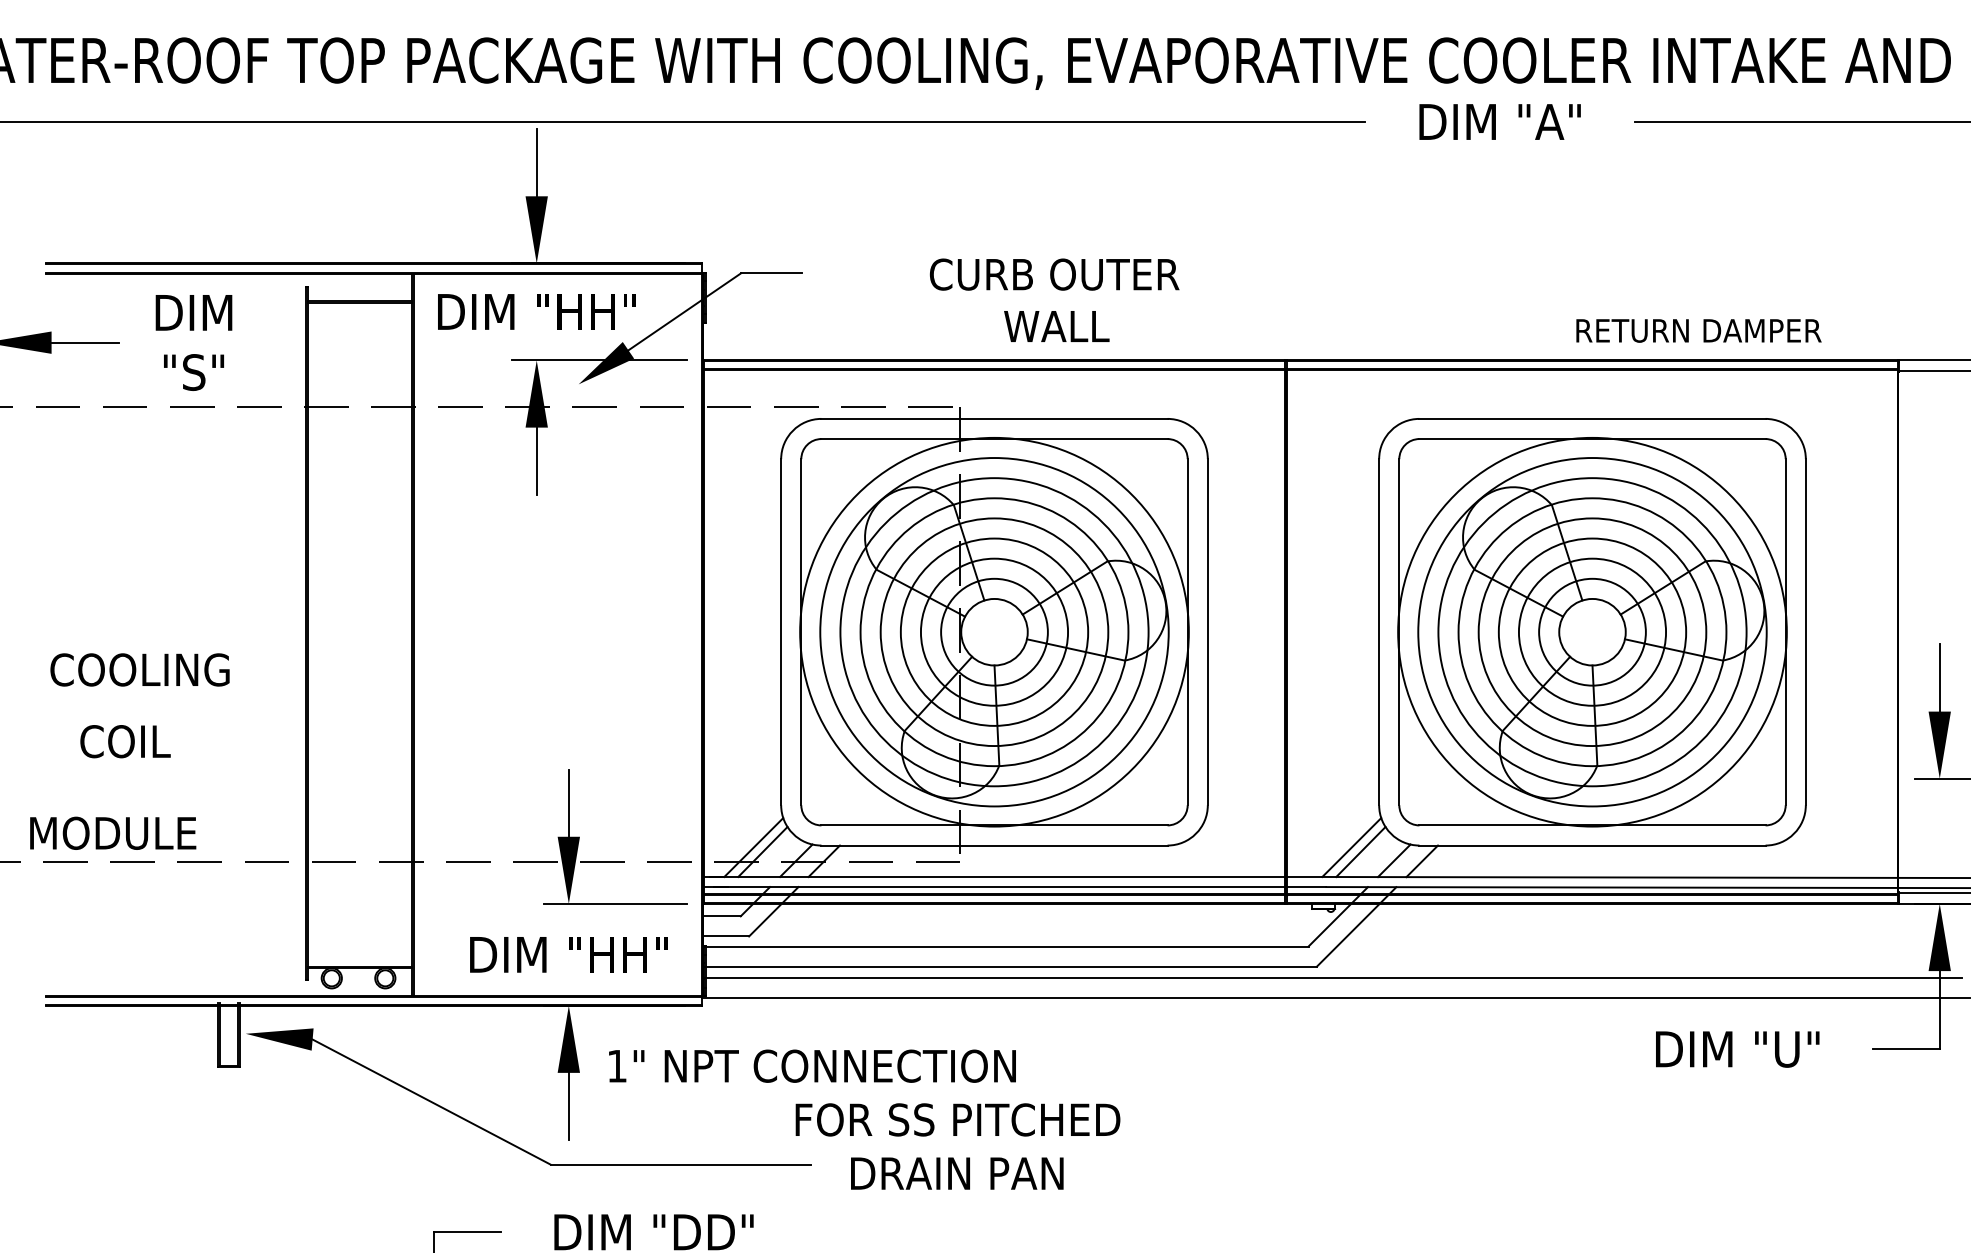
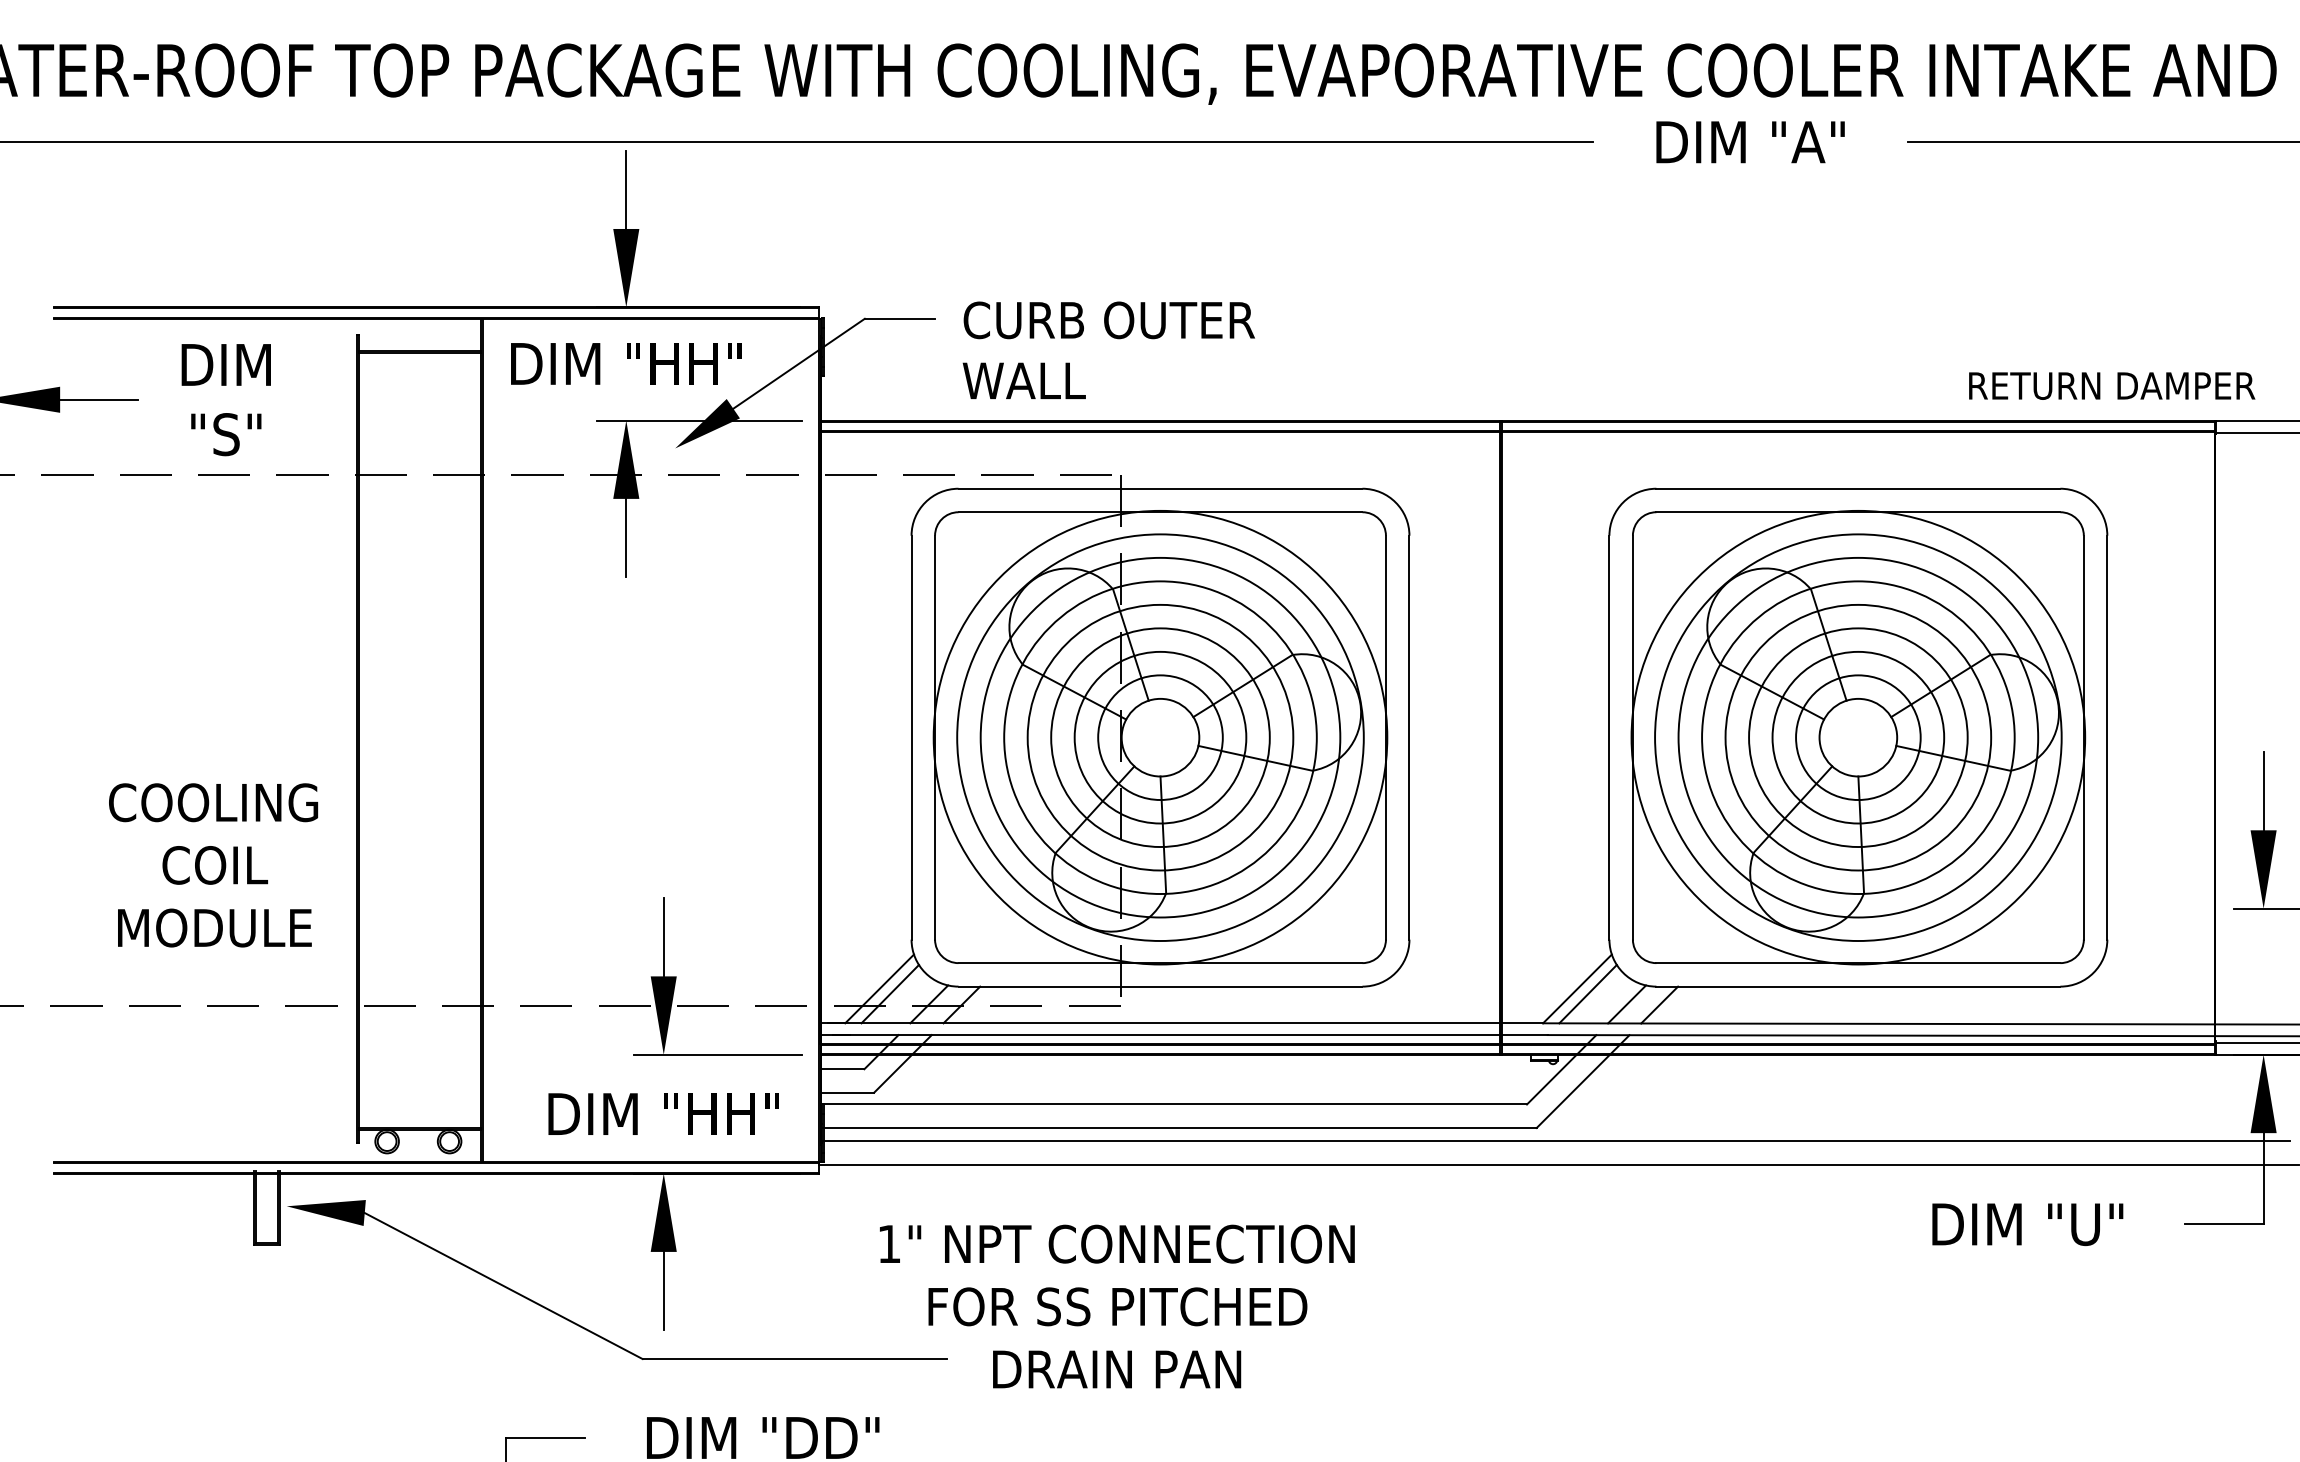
text: (1054, 274) -> (1109, 320), moved
text: (1056, 326) -> (1023, 380), moved
text: (1698, 330) -> (2111, 385), moved
text: (139, 669) -> (212, 802), moved
text: (125, 741) -> (215, 865), moved
text: (113, 832) -> (215, 927), moved
text: (812, 1065) -> (1117, 1243), moved

